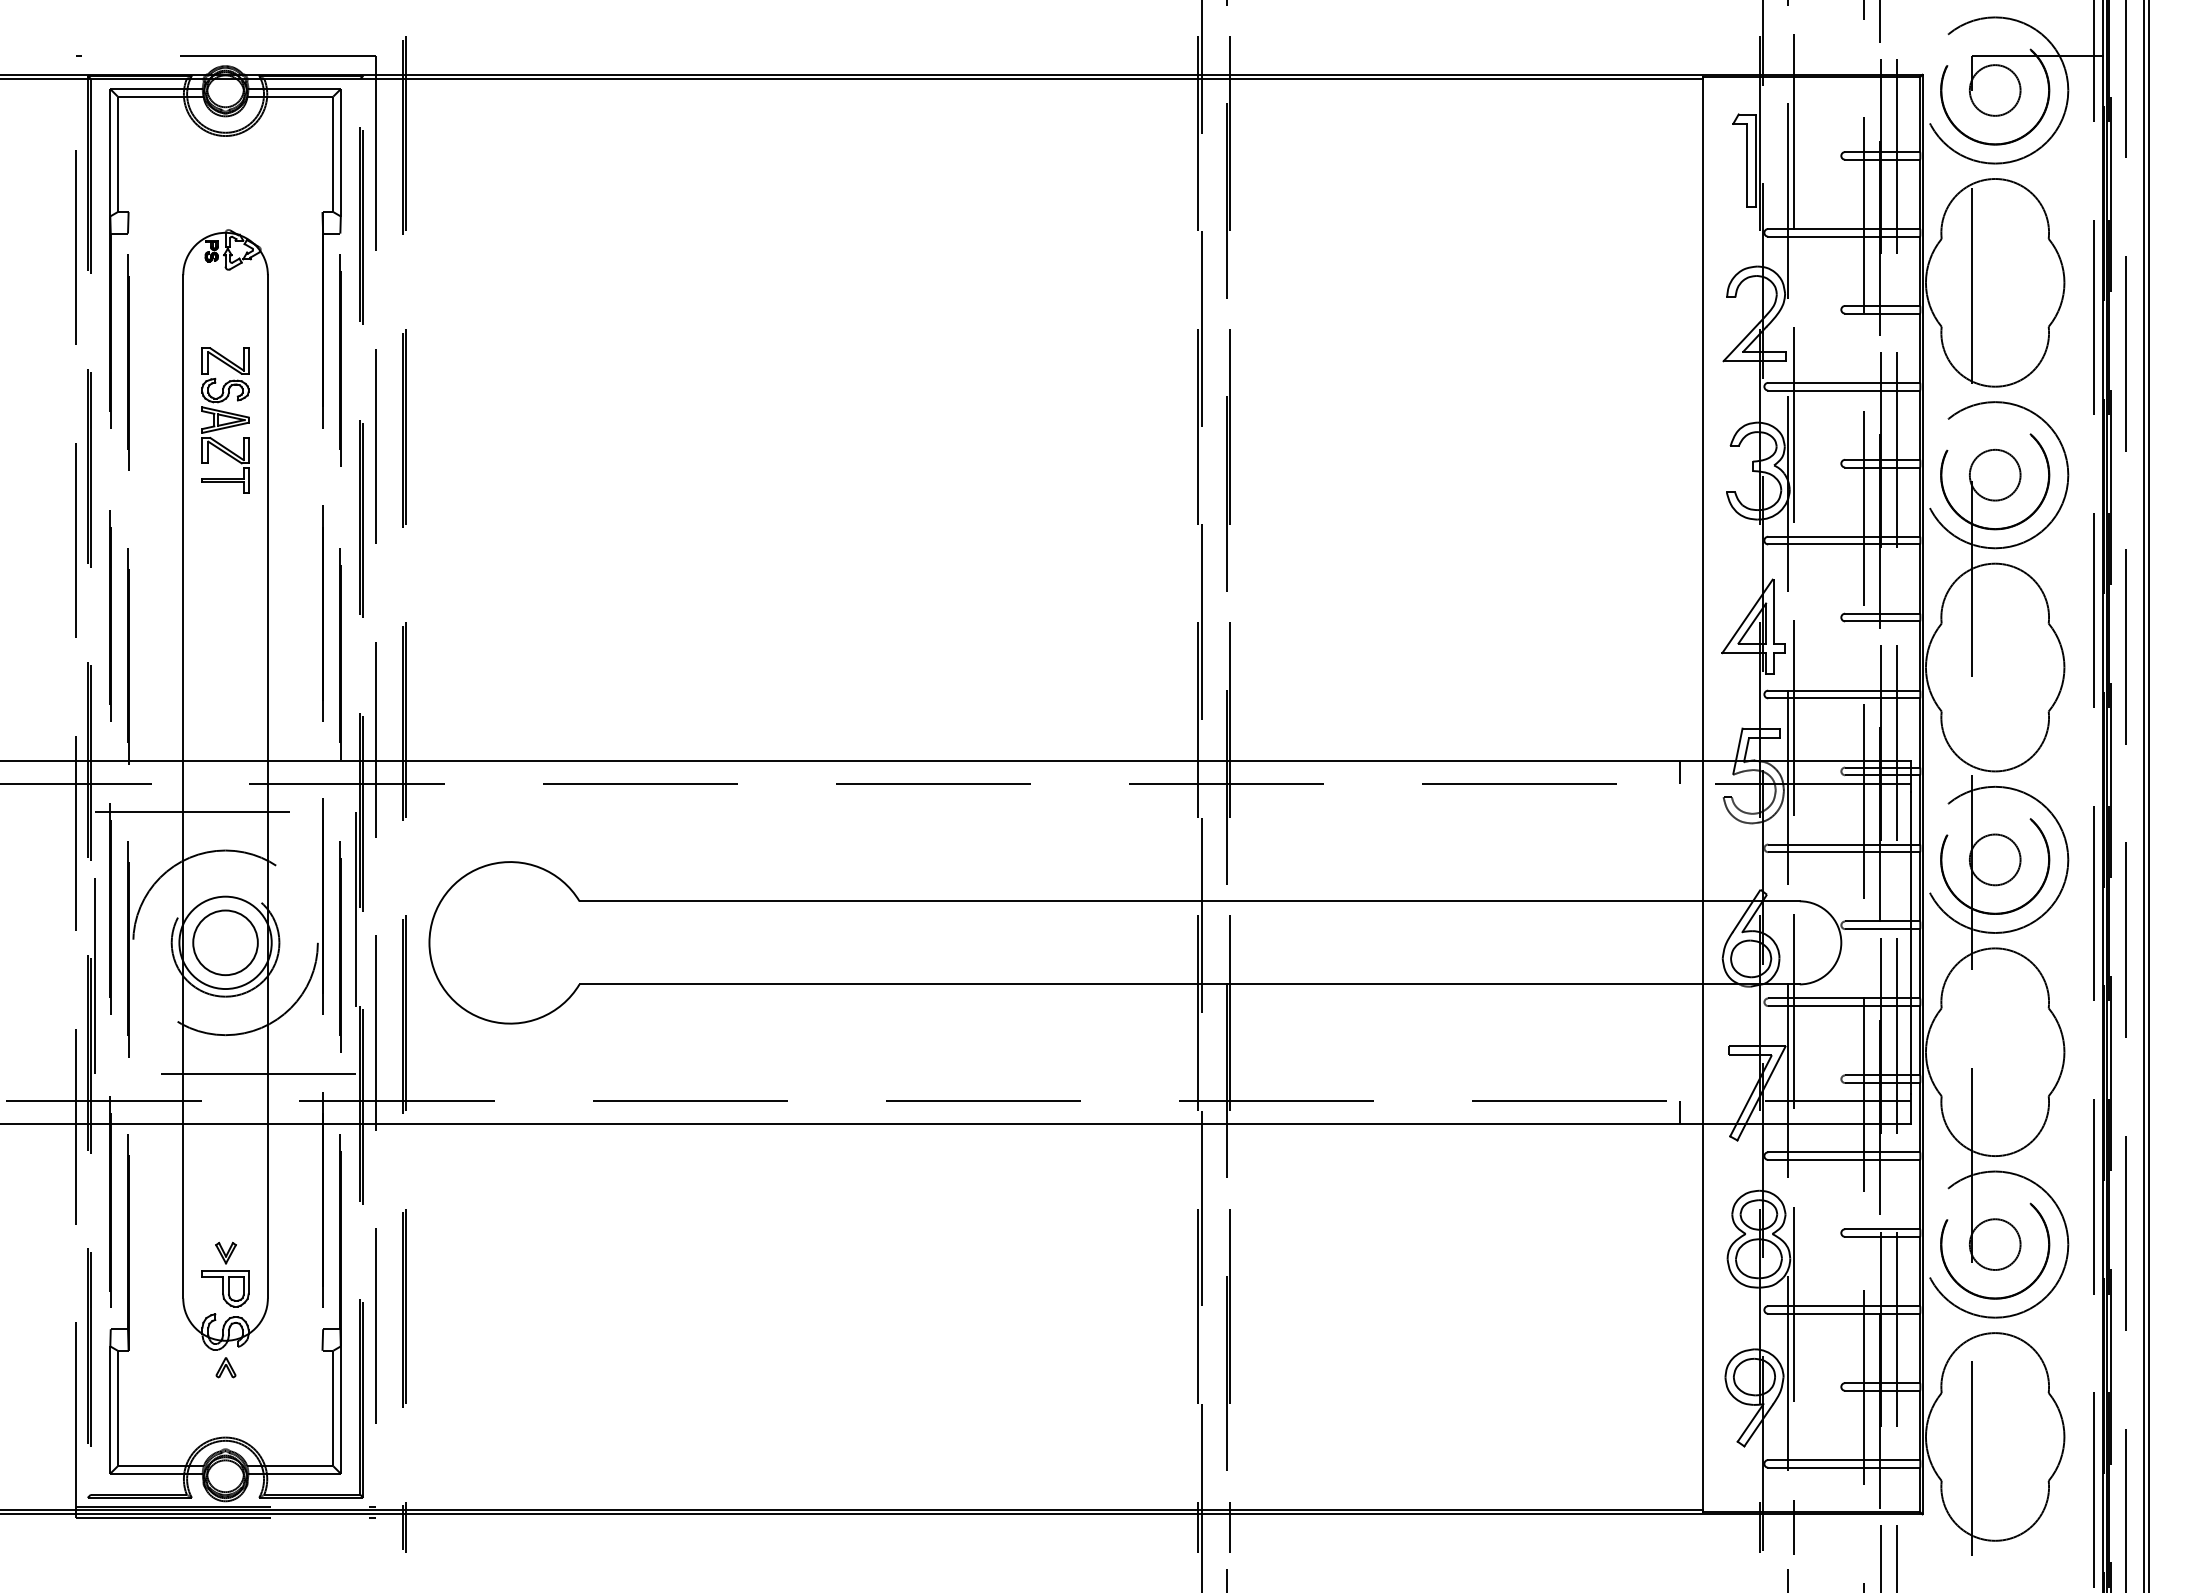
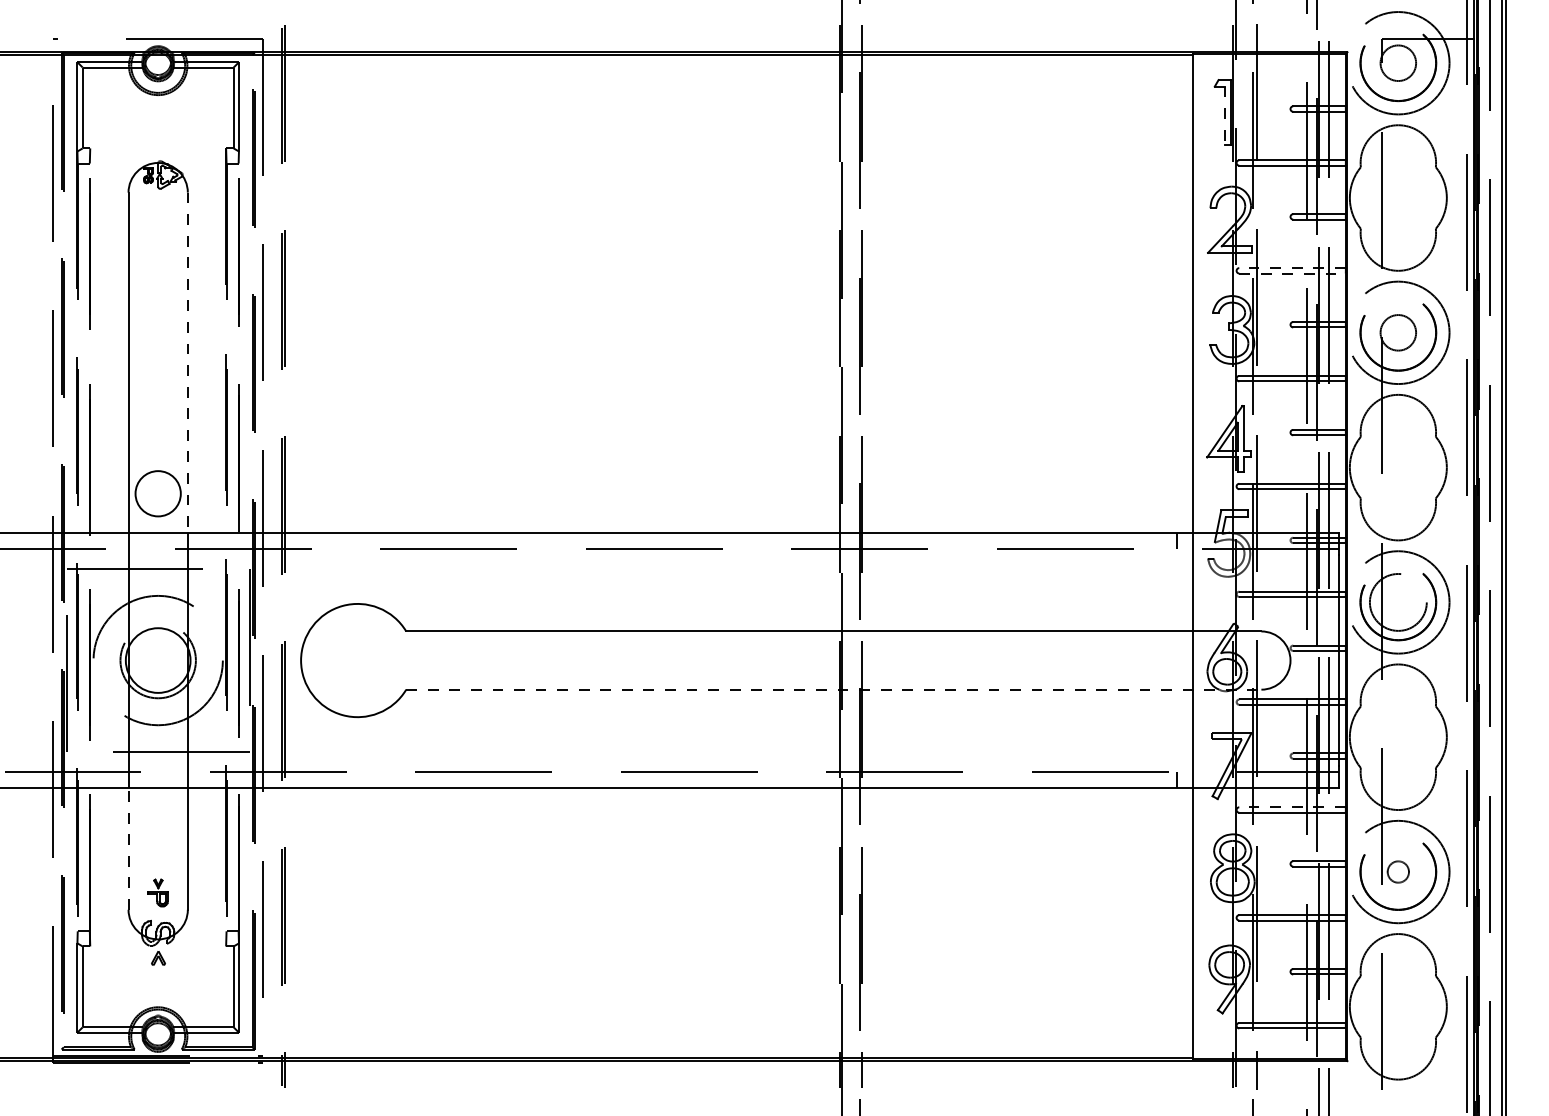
line: (1747, 165) -> (1224, 115), solid -> dashed
line: (1844, 382) -> (1292, 267), solid -> dashed
line: (1844, 390) -> (1292, 273), solid -> dashed
part: (225, 420) -> (158, 294), removed
line: (267, 518) -> (187, 363), solid -> dashed
circle: (1994, 859) -> (1397, 602), size x1.6
circle: (225, 942) -> (158, 493), moved
line: (1190, 984) -> (834, 689), solid -> dashed
line: (1844, 1152) -> (1292, 807), solid -> dashed
line: (183, 1210) -> (128, 848), solid -> dashed
circle: (1994, 1244) -> (1397, 871), size x0.6
part: (225, 1274) -> (158, 892), size x0.6

